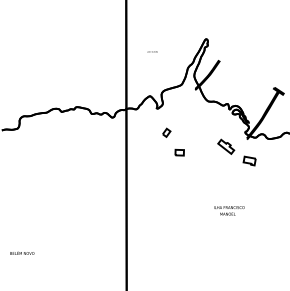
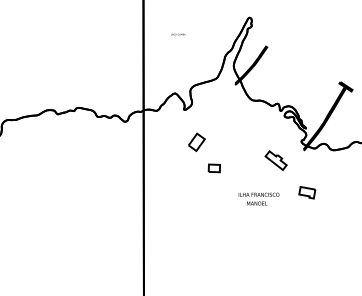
part: (166, 132) -> (196, 141), size x1.6
part: (249, 160) -> (307, 192), moved
text: (229, 210) -> (259, 198), moved

